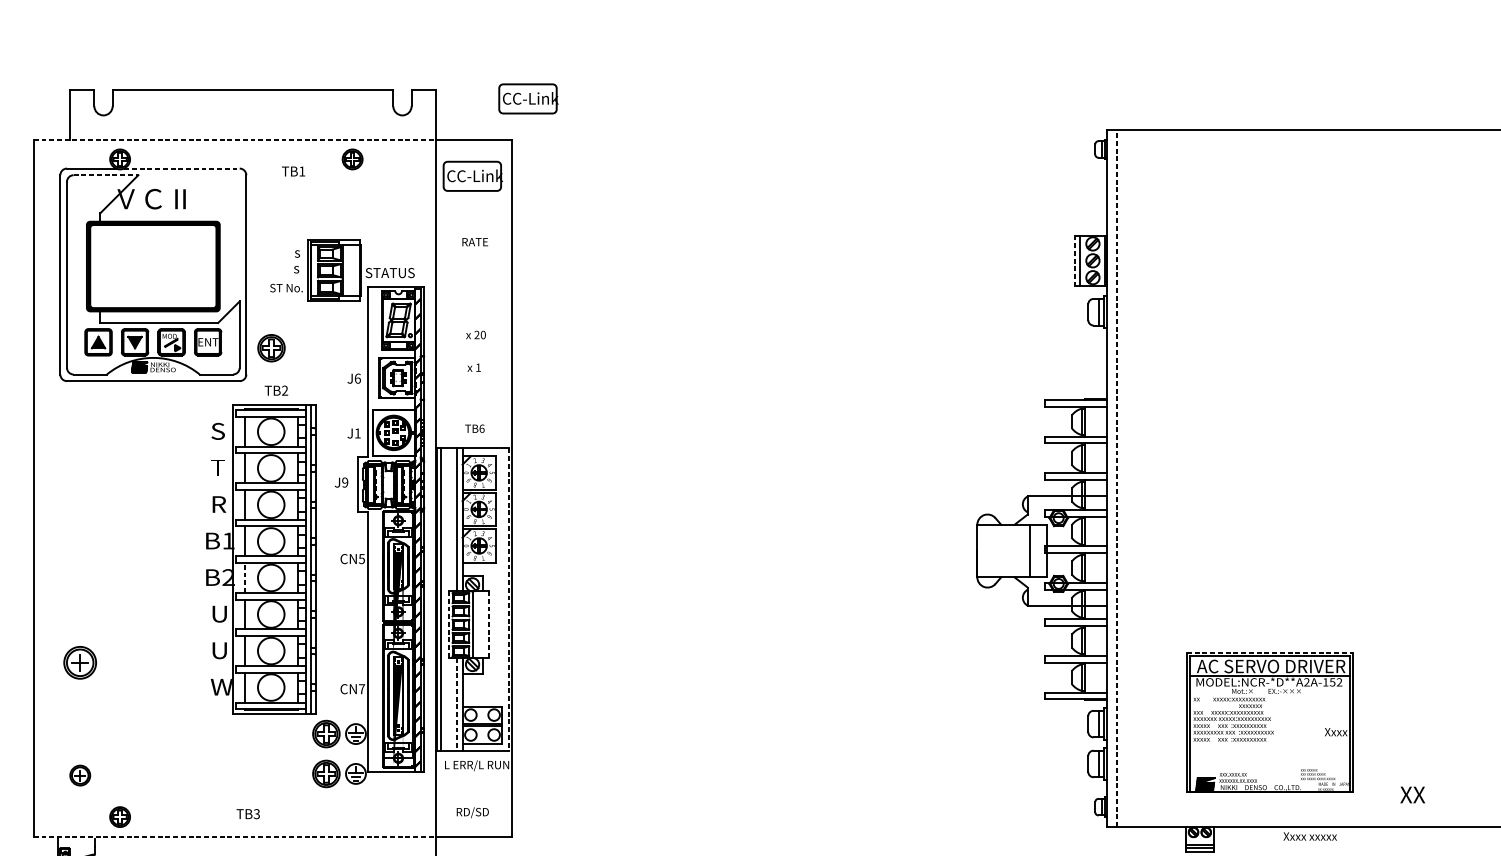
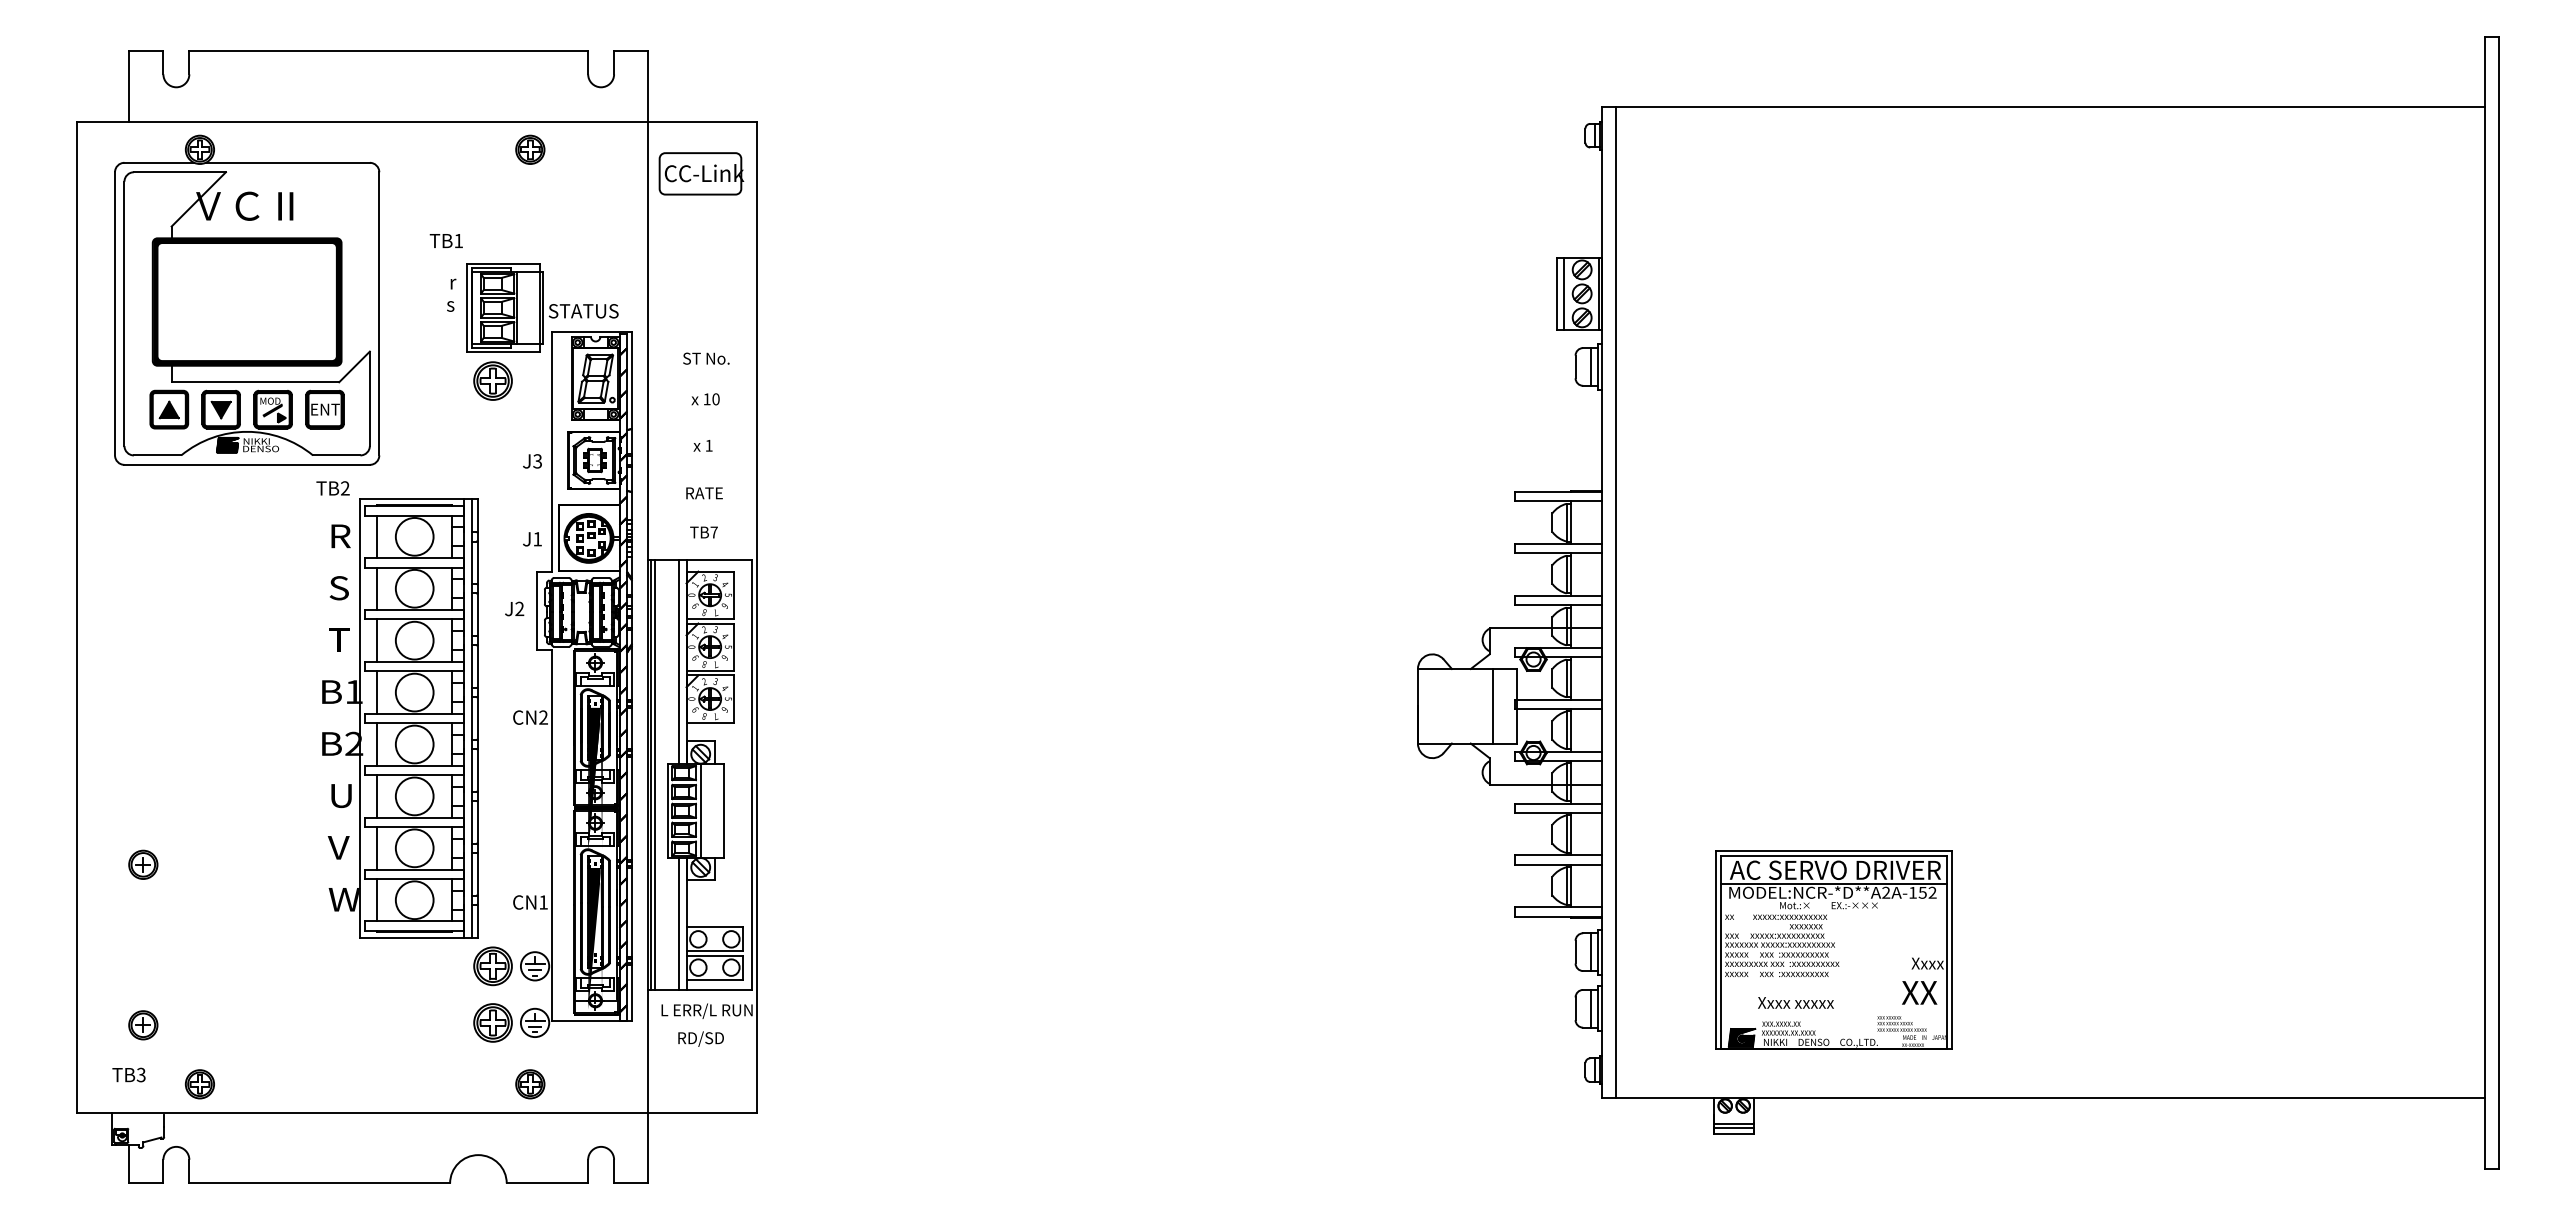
part: (528, 98) -> (780, 63), removed
line: (234, 139) -> (362, 121), dashed -> solid
line: (182, 168) -> (288, 162), dashed -> solid
text: (292, 171) -> (445, 240), moved
line: (106, 175) -> (180, 172), dashed -> solid
text: (475, 242) -> (704, 493), moved
text: (297, 253) -> (452, 283), s -> r
line: (1075, 260) -> (1557, 293), dashed -> solid
text: (286, 288) -> (706, 358), moved
text: (476, 335) -> (706, 399), 20 -> 10
part: (271, 347) -> (492, 380), moved
text: (357, 378) -> (537, 461), J6 -> J3
text: (276, 390) -> (332, 488), moved
text: (481, 428) -> (713, 532), TB6 -> TB7
text: (218, 431) -> (339, 536), S -> R
text: (218, 468) -> (339, 588), T -> S
line: (1117, 478) -> (1616, 602), dashed -> solid
text: (345, 482) -> (519, 609), J9 -> J2
text: (218, 504) -> (339, 639), R -> T
text: (361, 558) -> (543, 717), CN5 -> CN2
line: (244, 577) -> (376, 744), dashed -> solid
line: (508, 599) -> (752, 775), dashed -> solid
line: (449, 624) -> (667, 810), dashed -> solid
line: (489, 624) -> (724, 810), dashed -> solid
text: (218, 650) -> (339, 847), U -> V
line: (1269, 653) -> (1833, 851), dashed -> solid
part: (80, 662) -> (143, 864), size x0.62
text: (361, 689) -> (543, 902), CN7 -> CN1
line: (457, 703) -> (679, 923), dashed -> solid
text: (1412, 794) -> (1919, 992), moved
text: (472, 812) -> (700, 1038), moved
text: (247, 813) -> (128, 1074), moved
part: (352, 817) -> (530, 1084), added
line: (234, 836) -> (362, 1112), dashed -> solid
text: (1309, 836) -> (1795, 1002), moved

